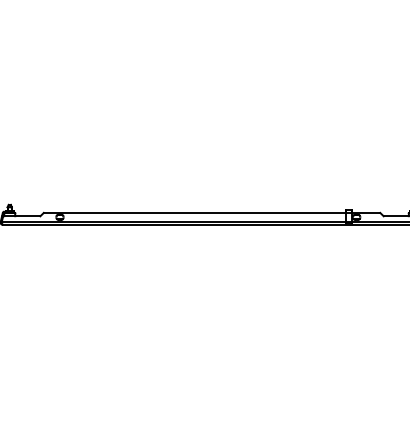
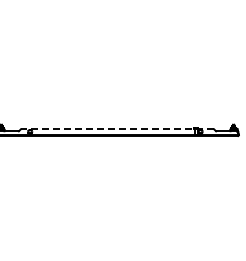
line: (212, 213) -> (117, 129), solid -> dashed

